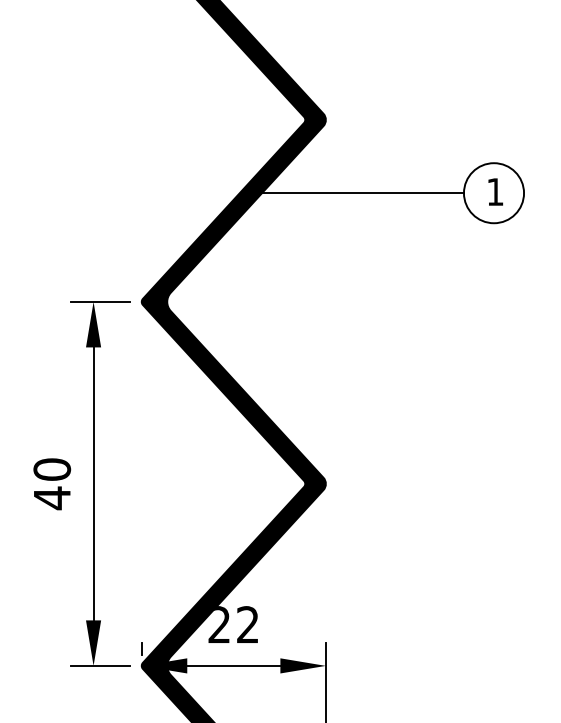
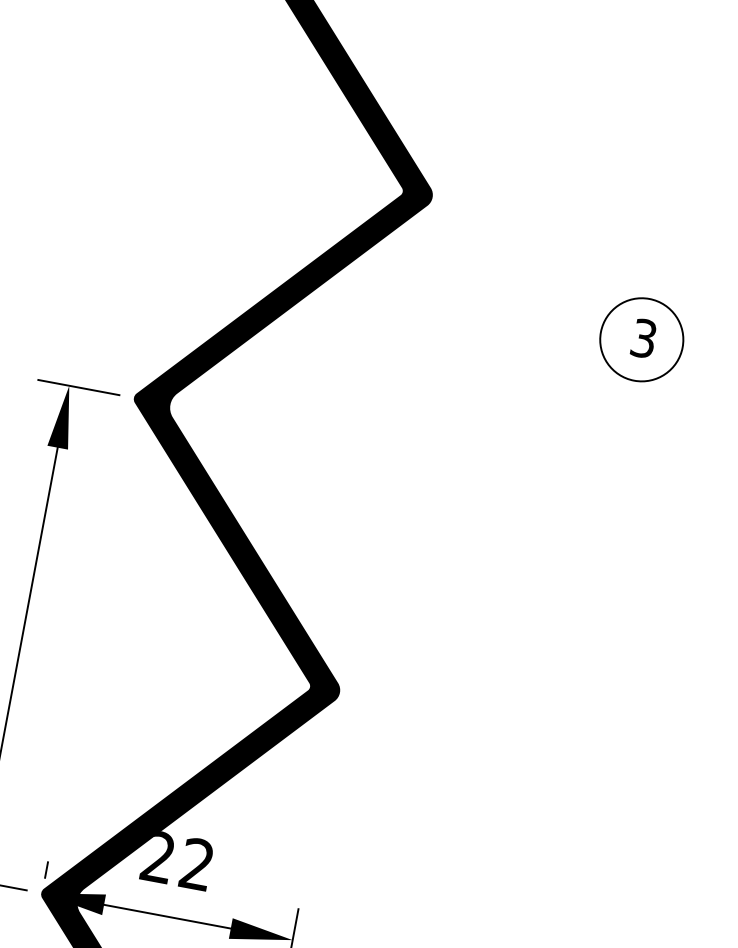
text: (495, 192) -> (644, 339), 1 -> 3
line: (362, 193) -> (462, 306), removed

